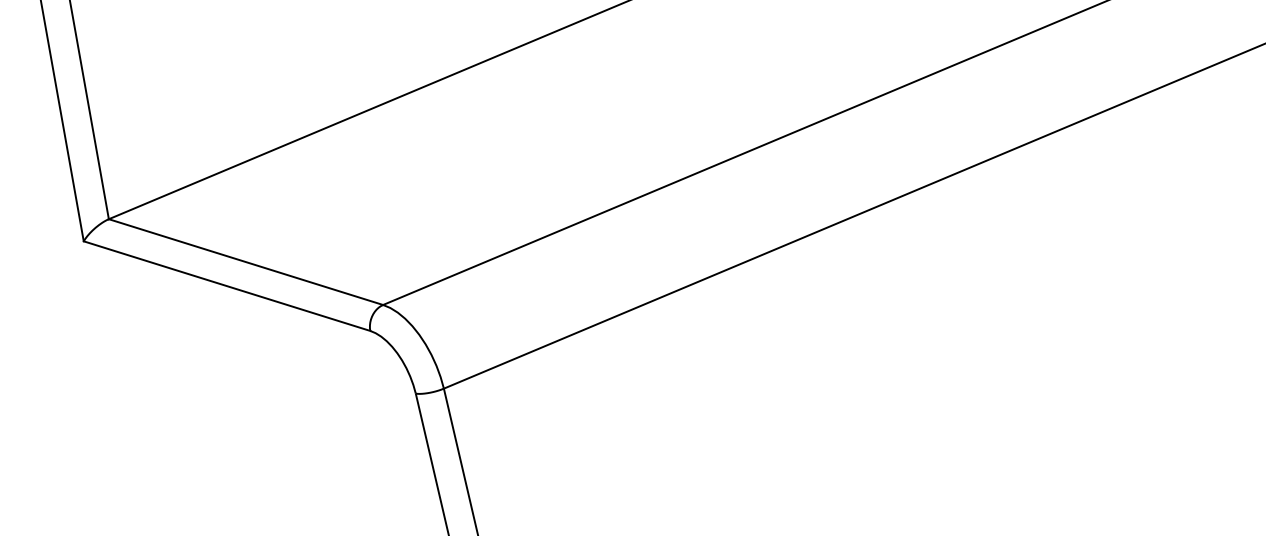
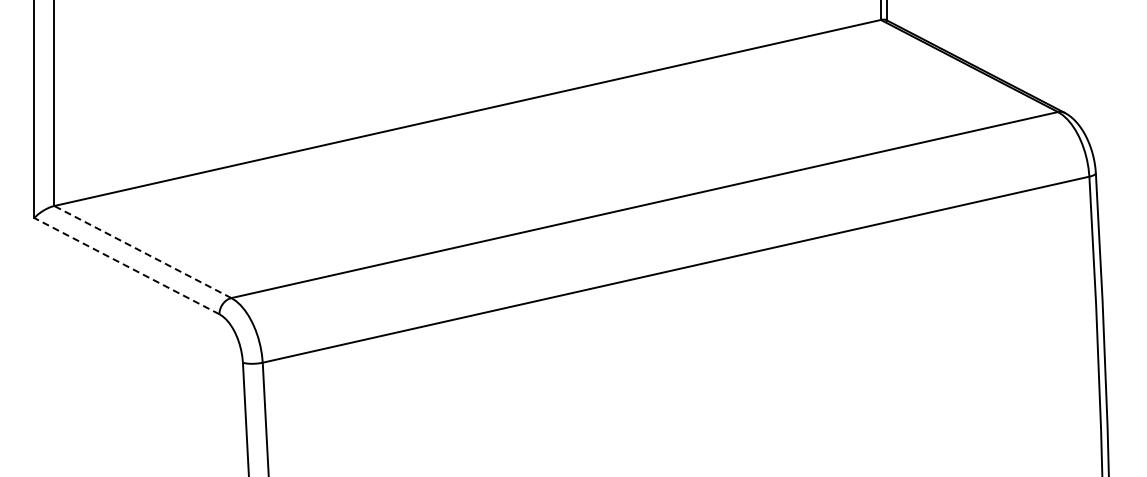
line: (245, 262) -> (142, 252), solid -> dashed
line: (226, 285) -> (126, 265), solid -> dashed

